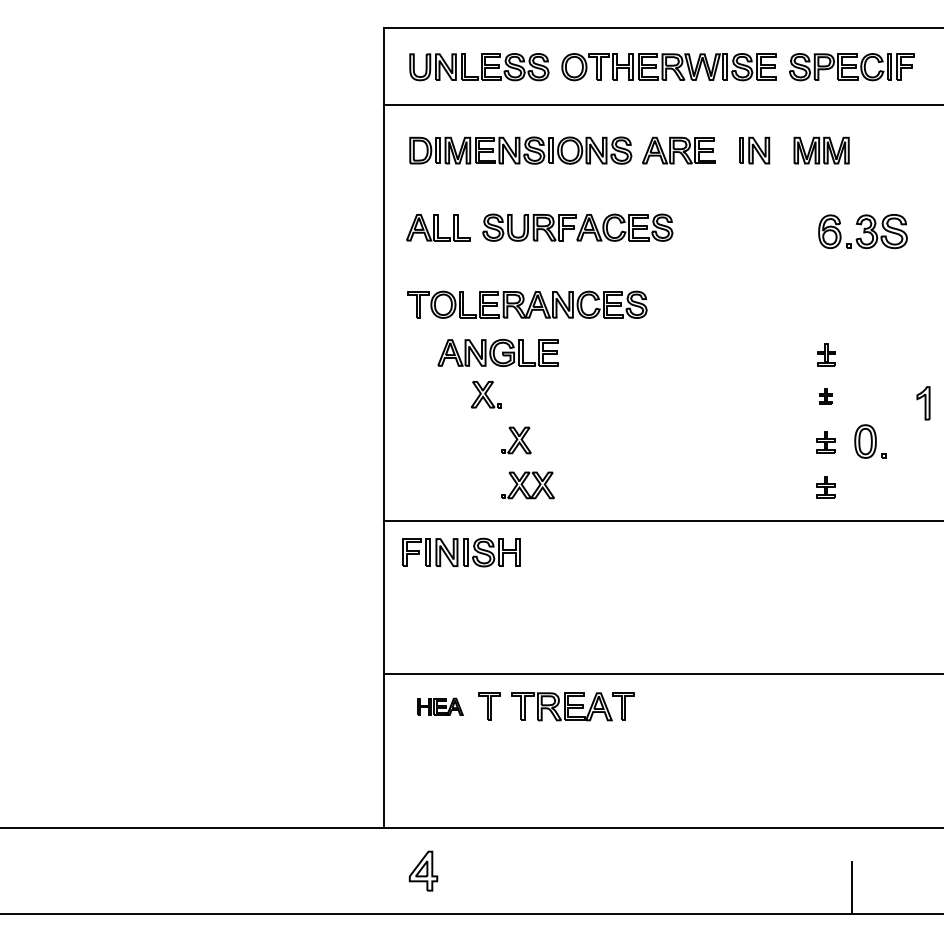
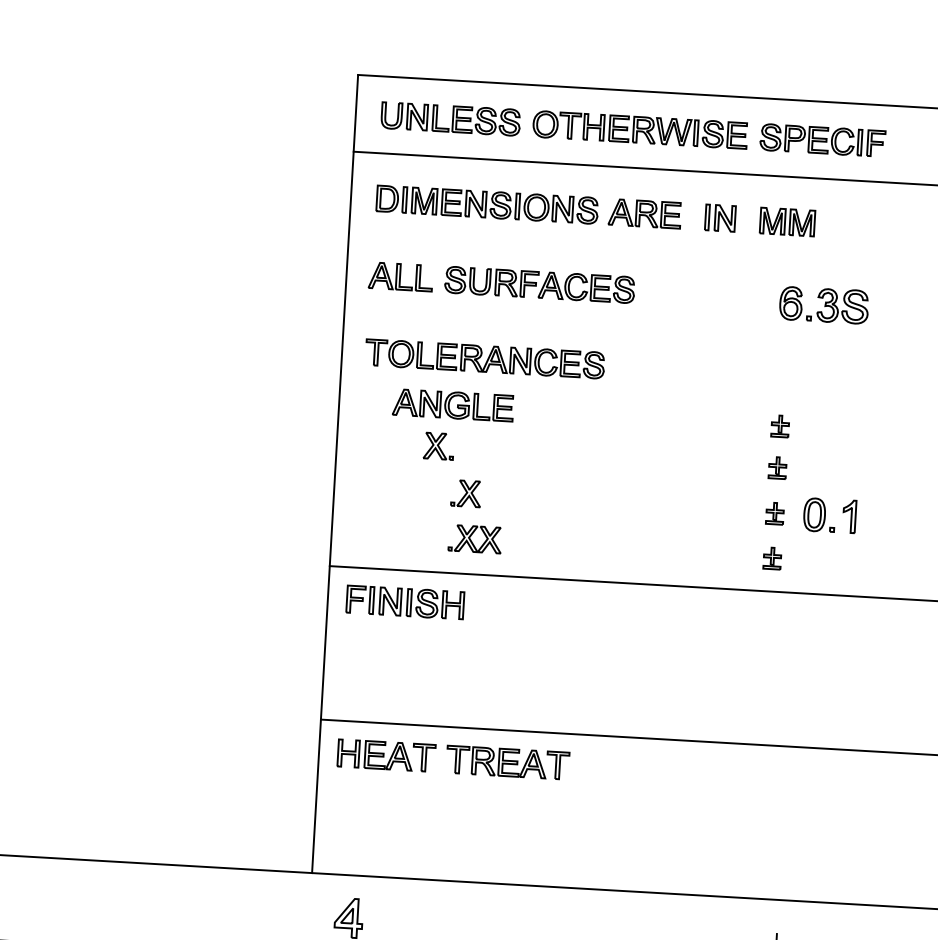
part: (825, 396) -> (777, 467), size x1.43
part: (923, 403) -> (849, 516), moved
part: (440, 706) -> (375, 754), size x1.67

